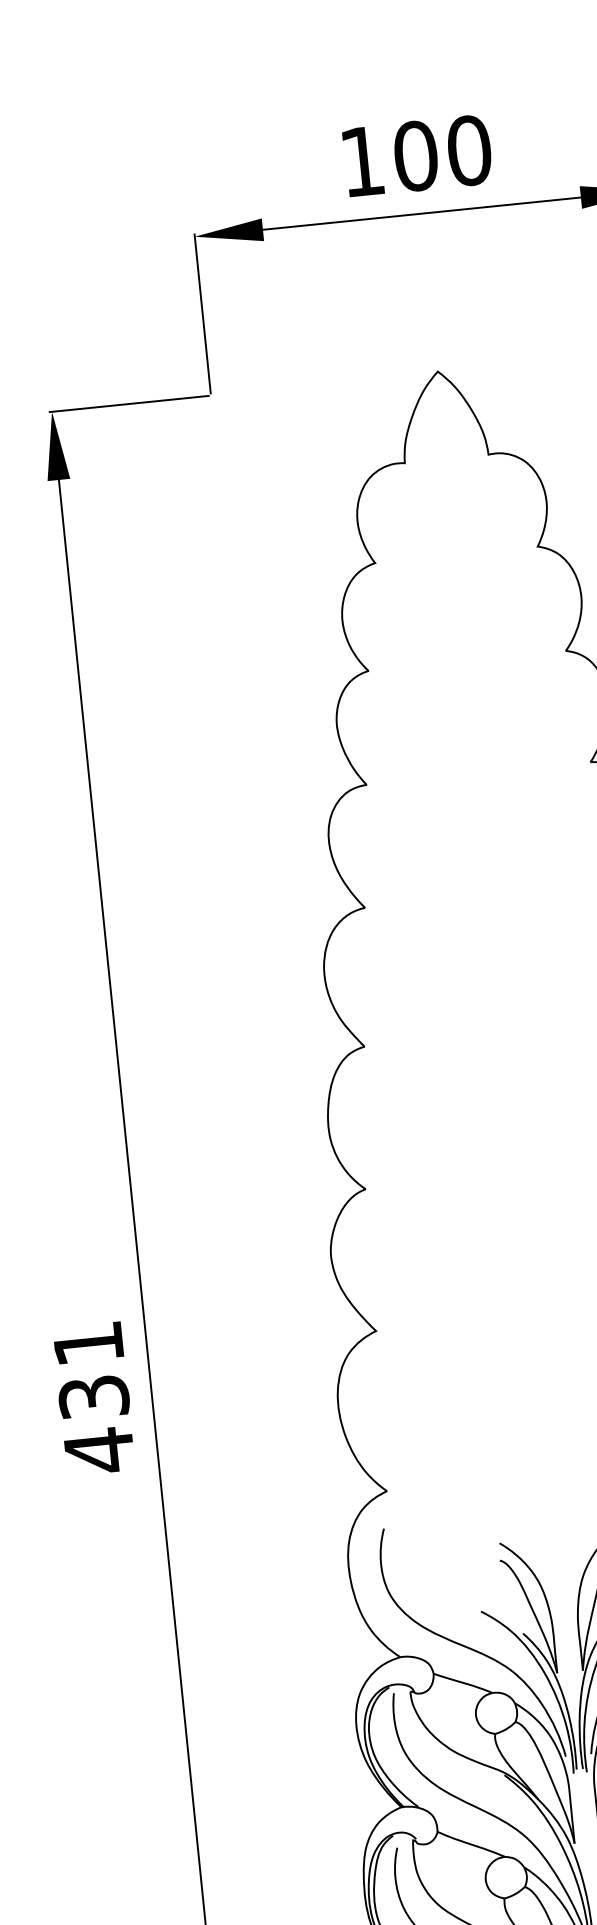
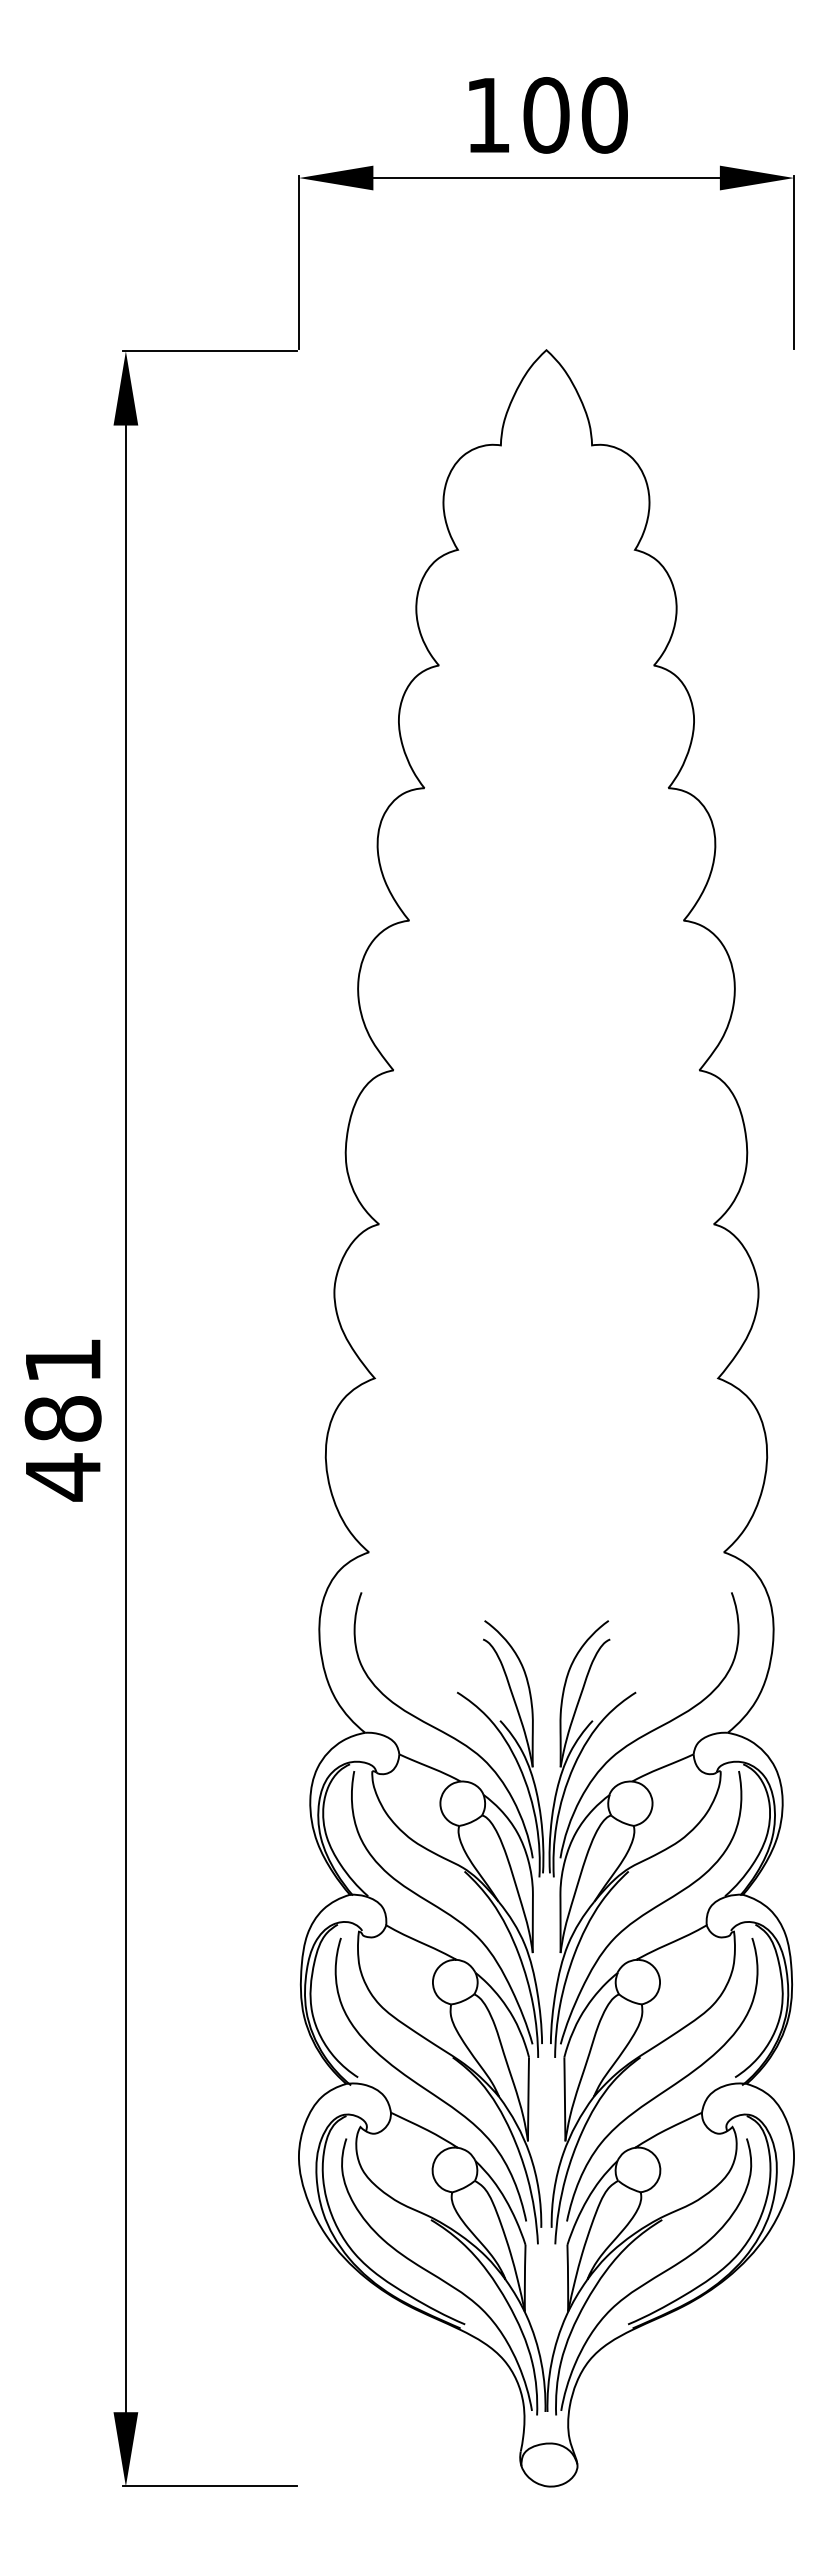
text: (93, 1396) -> (62, 1418), 431 -> 481

